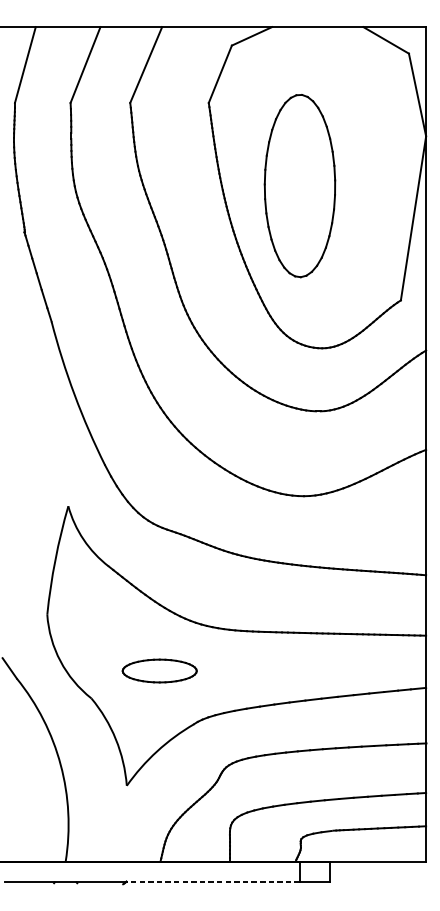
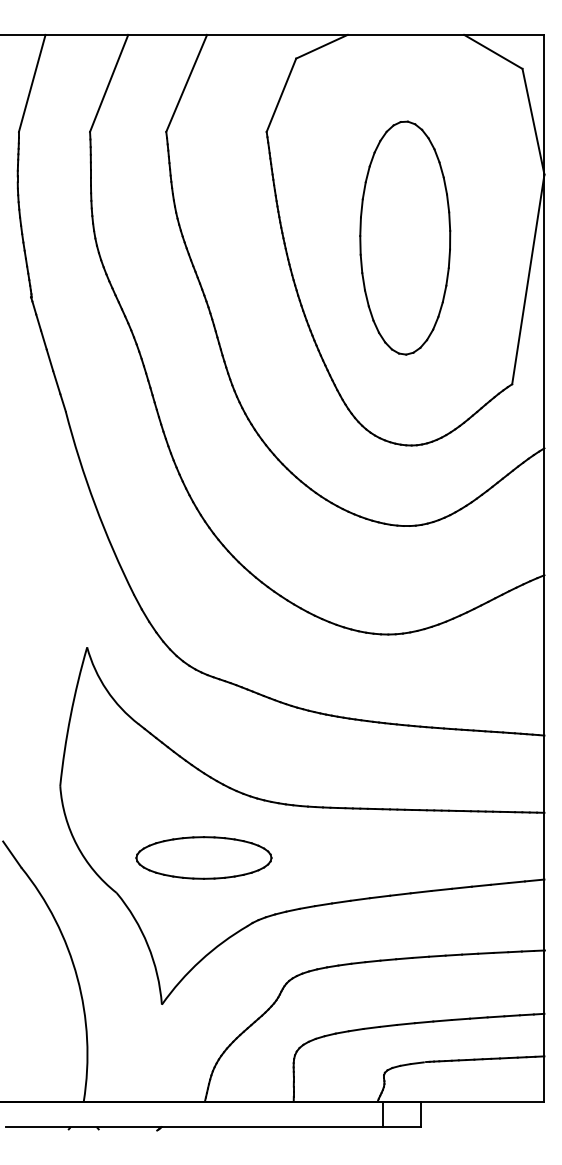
part: (300, 185) -> (405, 237), moved
part: (159, 670) -> (203, 857), size x1.43
line: (213, 881) -> (272, 1127), dashed -> solid

